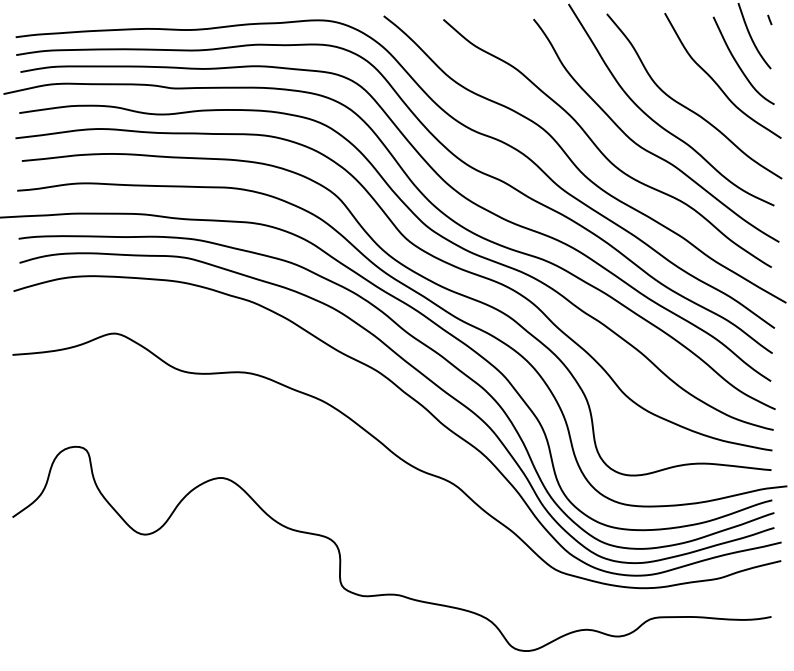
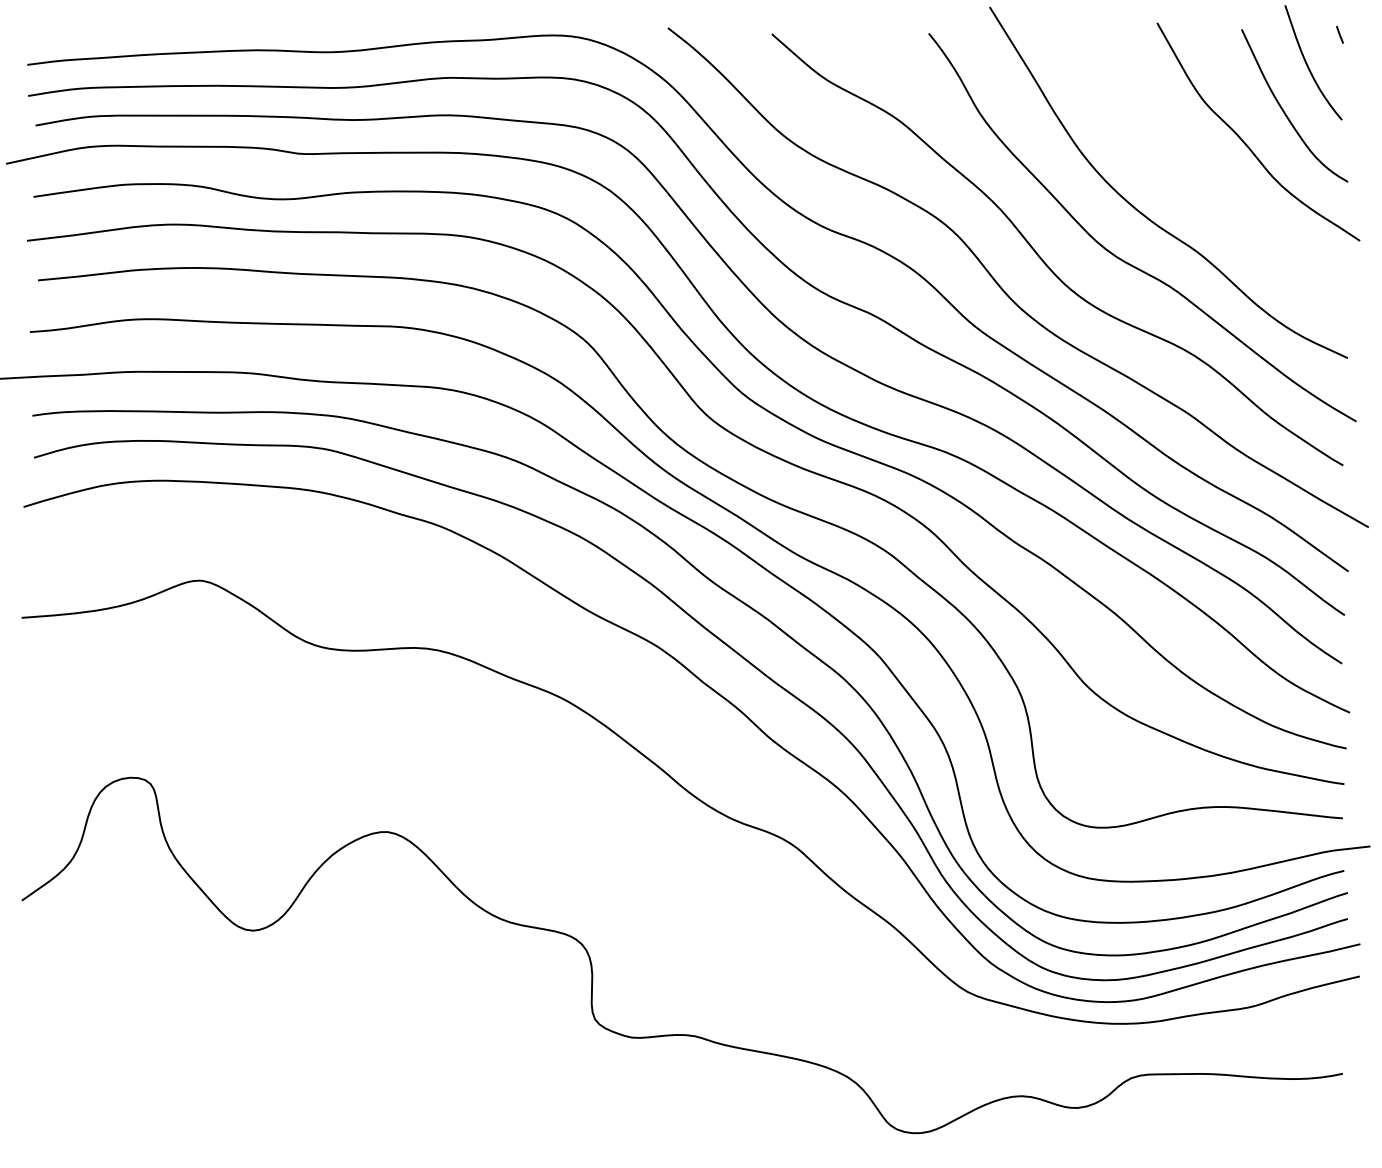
curve: (686, 106) -> (1194, 185), removed

